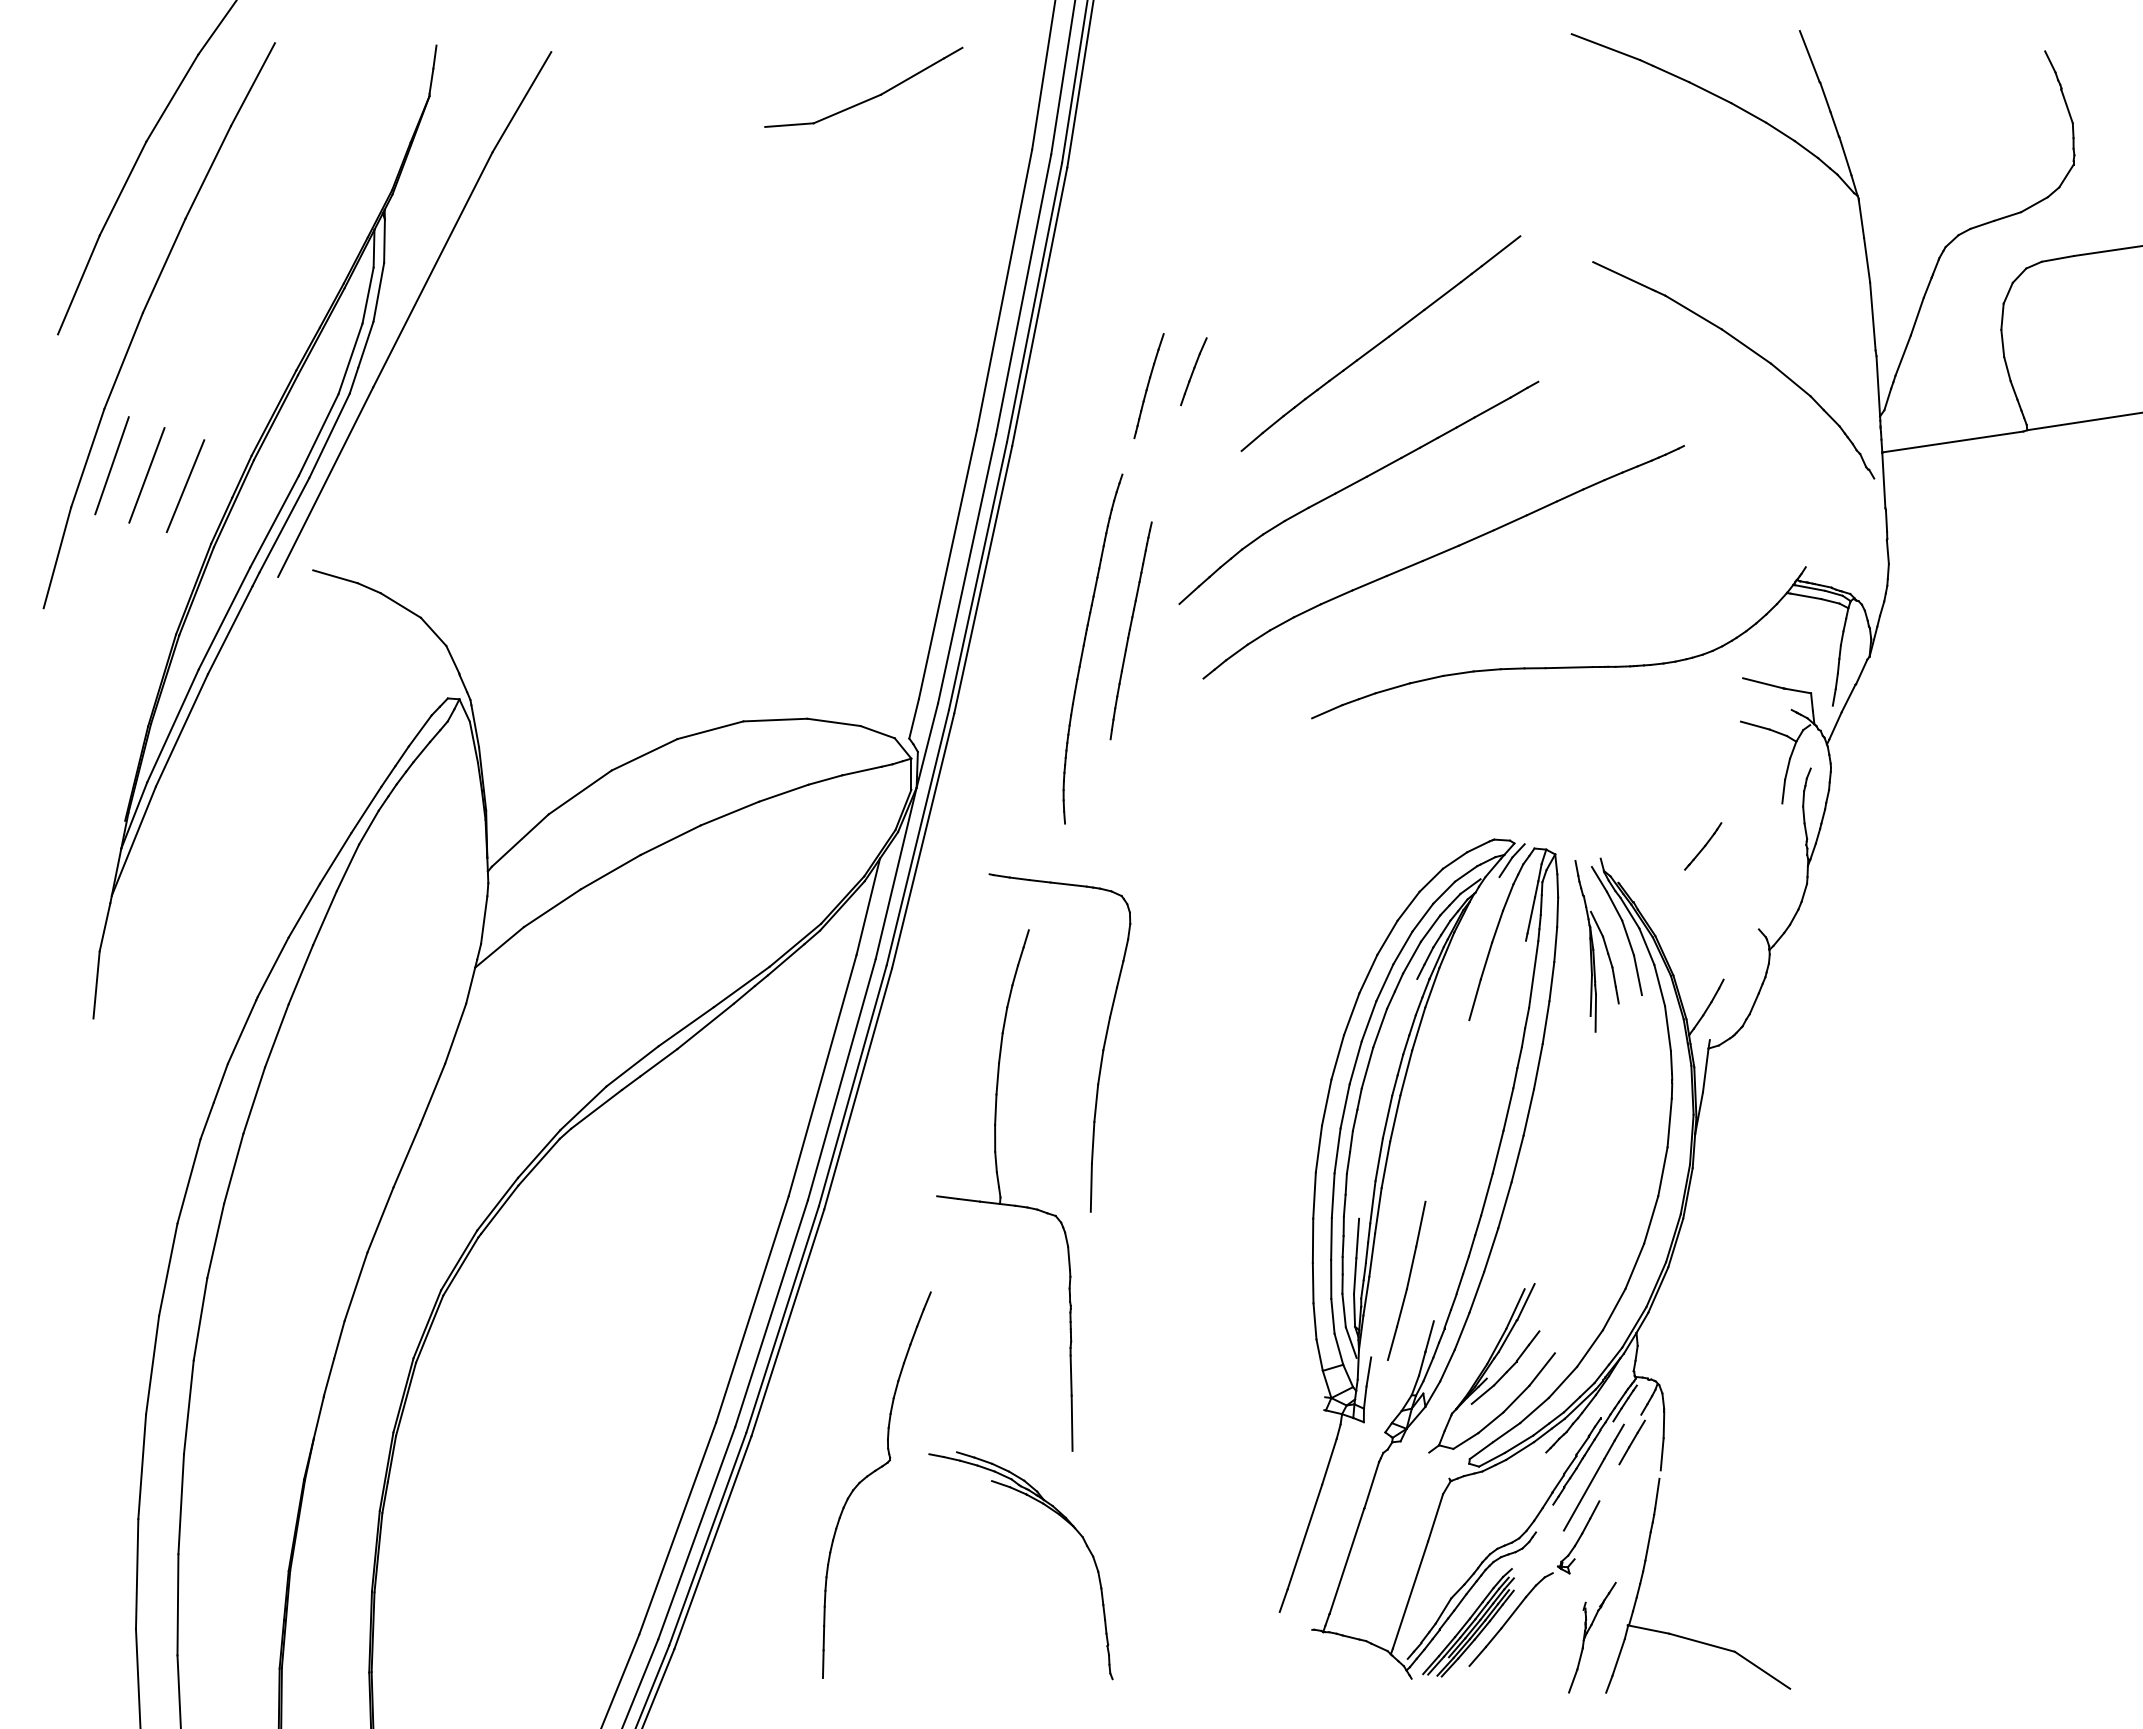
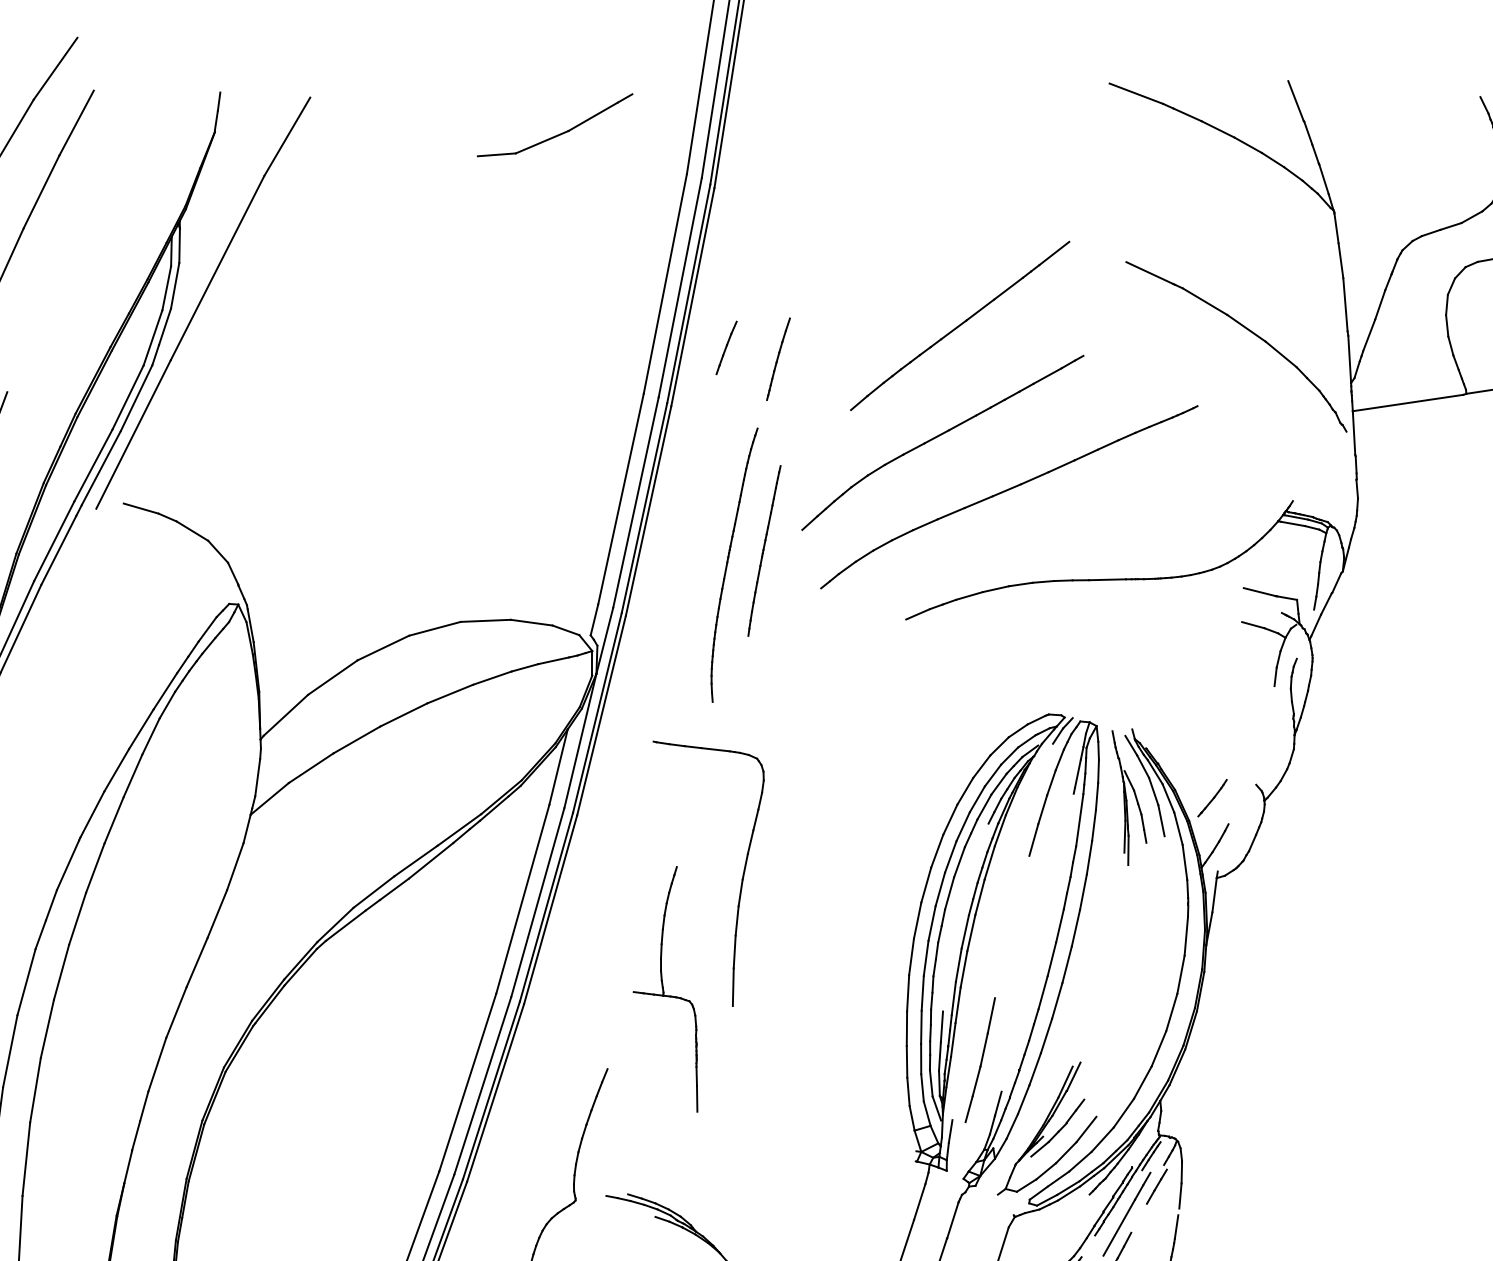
part: (1193, 371) -> (726, 347), moved
line: (185, 486) -> (23, 437), removed
part: (1703, 846) -> (1212, 798), moved
part: (1004, 1190) -> (665, 989), size x0.6

